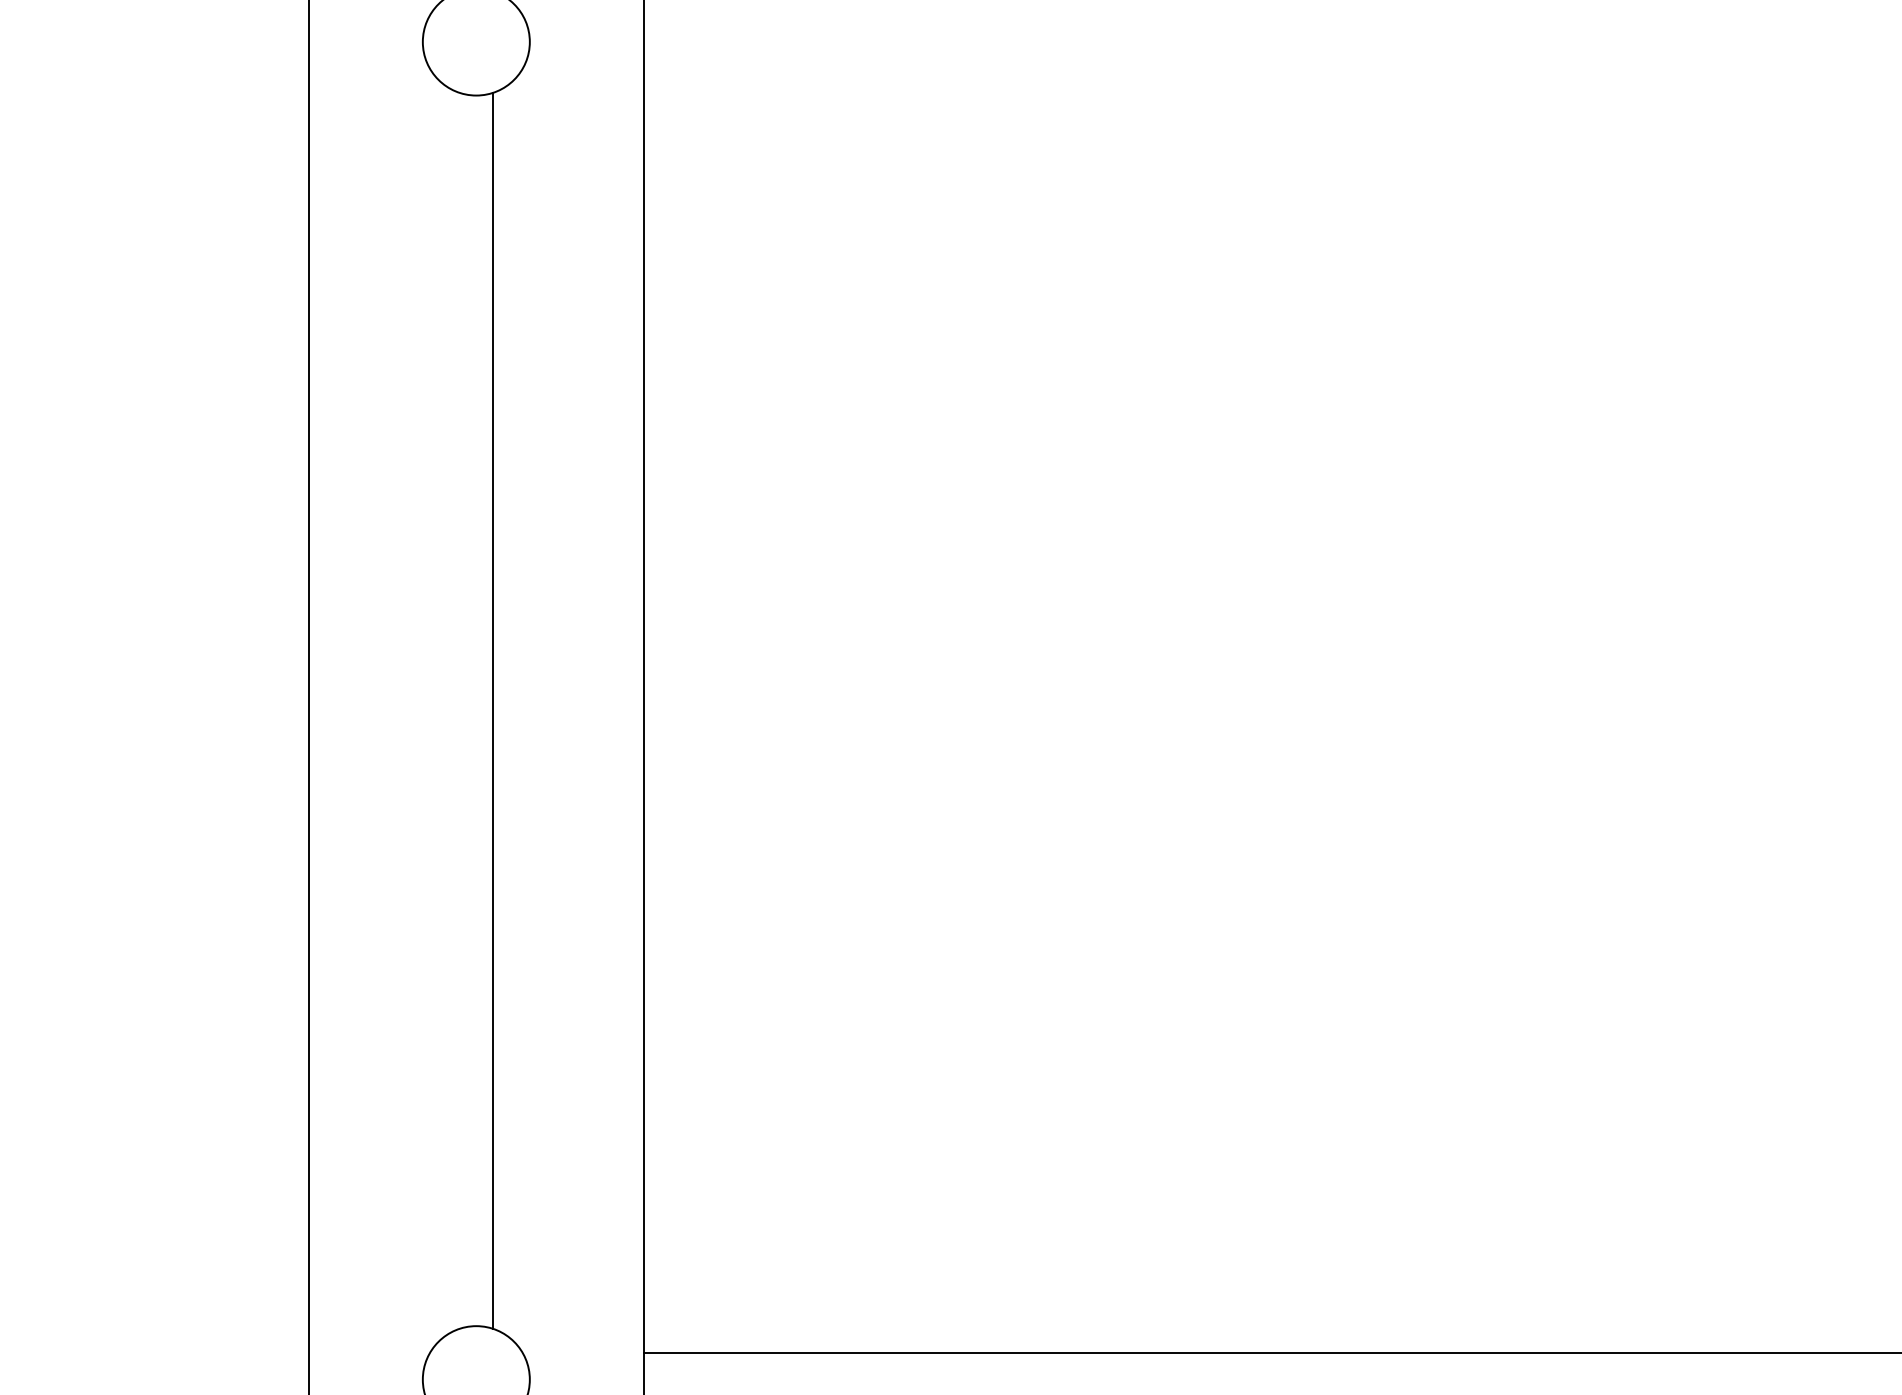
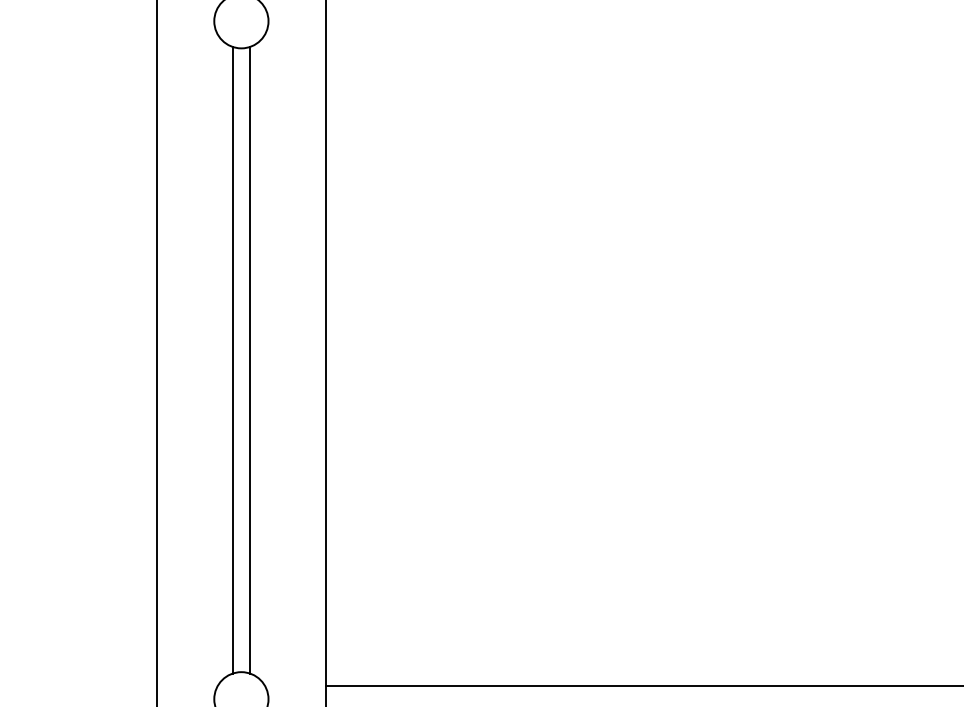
line: (458, 711) -> (232, 360), added

